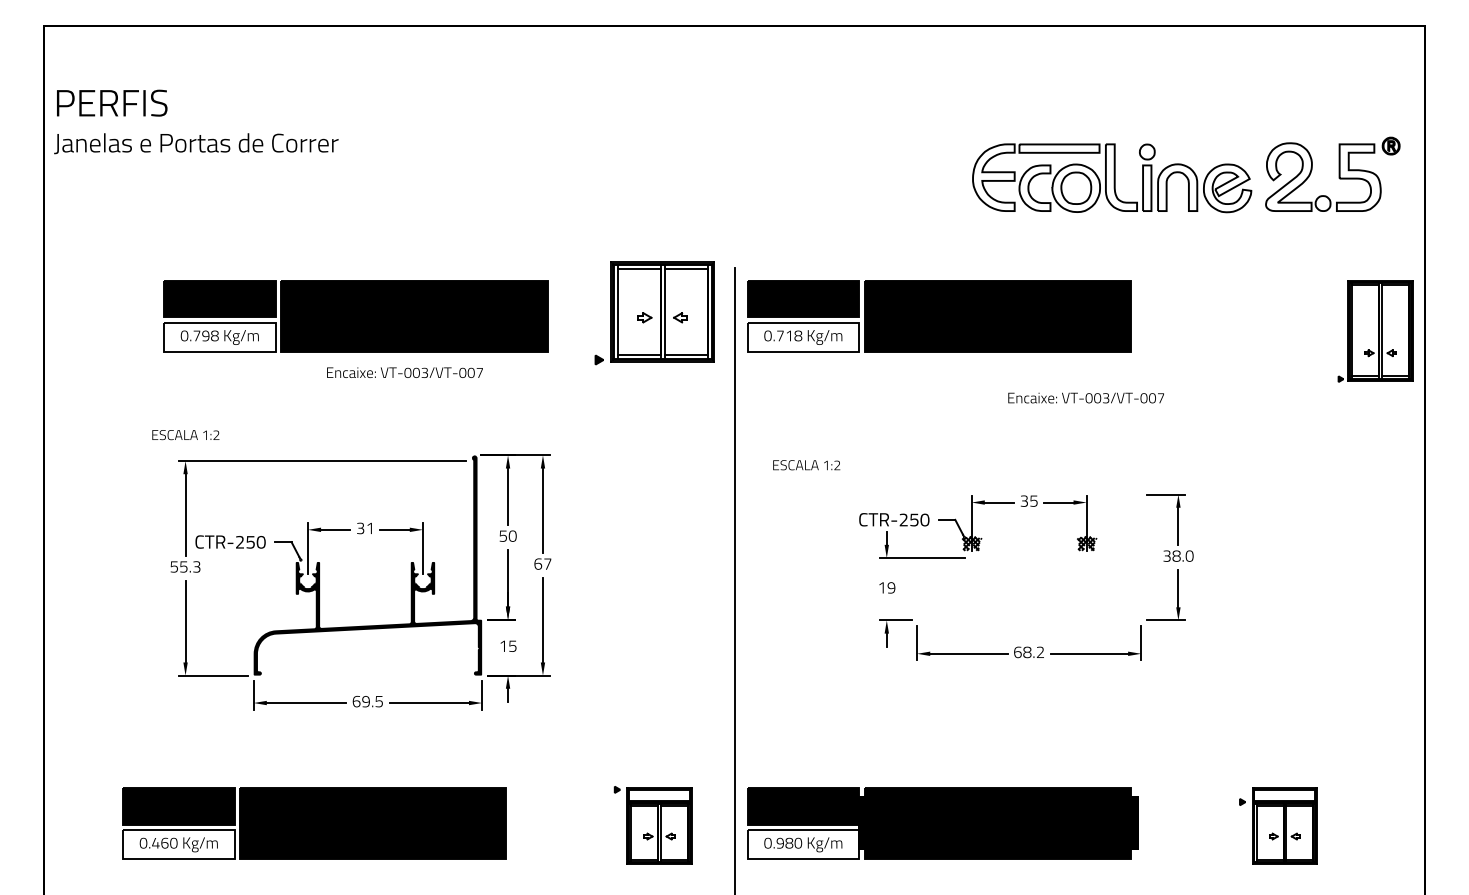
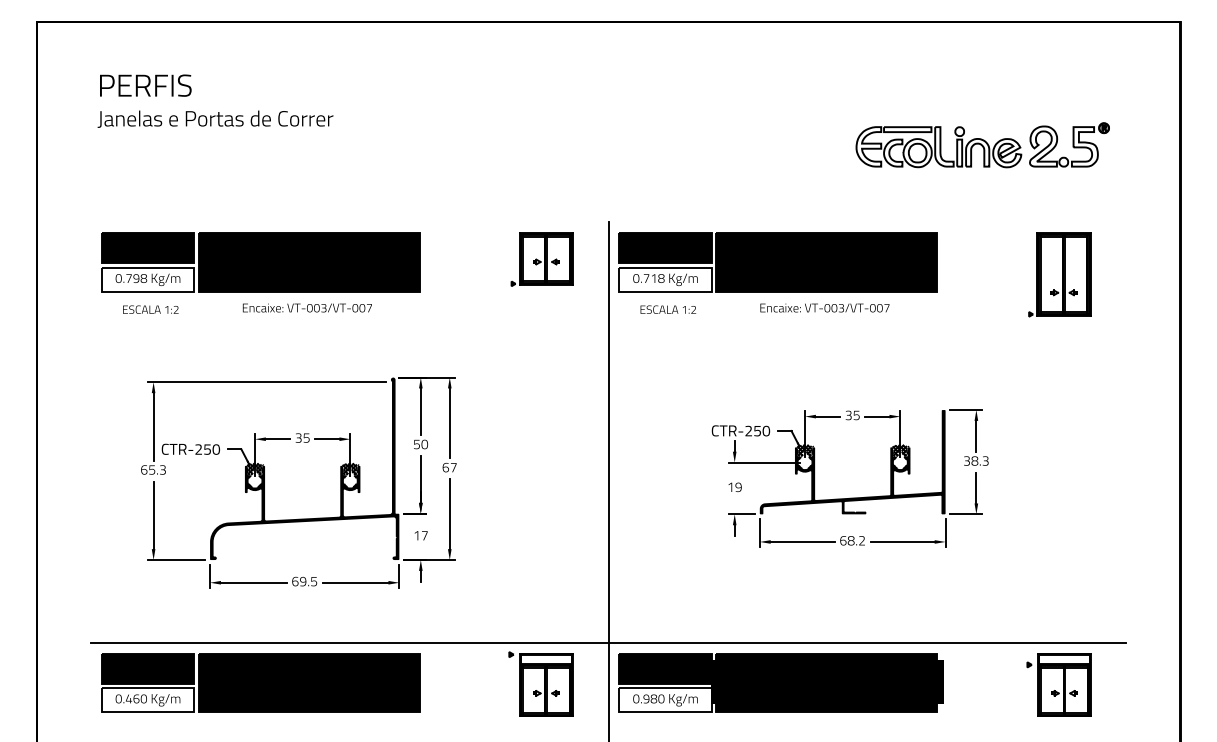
text: (196, 121) -> (215, 100), moved
part: (1185, 175) -> (982, 145), size x0.71
part: (653, 312) -> (541, 259), size x0.62
part: (355, 316) -> (260, 262), moved
part: (1375, 331) -> (1059, 274), moved
text: (403, 372) -> (306, 307), moved
text: (1085, 397) -> (824, 307), moved
text: (185, 434) -> (150, 309), moved
text: (806, 464) -> (668, 309), moved
text: (370, 527) -> (306, 437), 31 -> 35
text: (1189, 555) -> (985, 460), 38.0 -> 38.3
fill: (1028, 557) -> (852, 462), added
text: (174, 566) -> (144, 469), 55.3 -> 65.3
hatch: (308, 566) -> (255, 469), added
hatch: (423, 566) -> (350, 469), added
text: (512, 646) -> (424, 535), 15 -> 17
line: (734, 775) -> (608, 642), added

